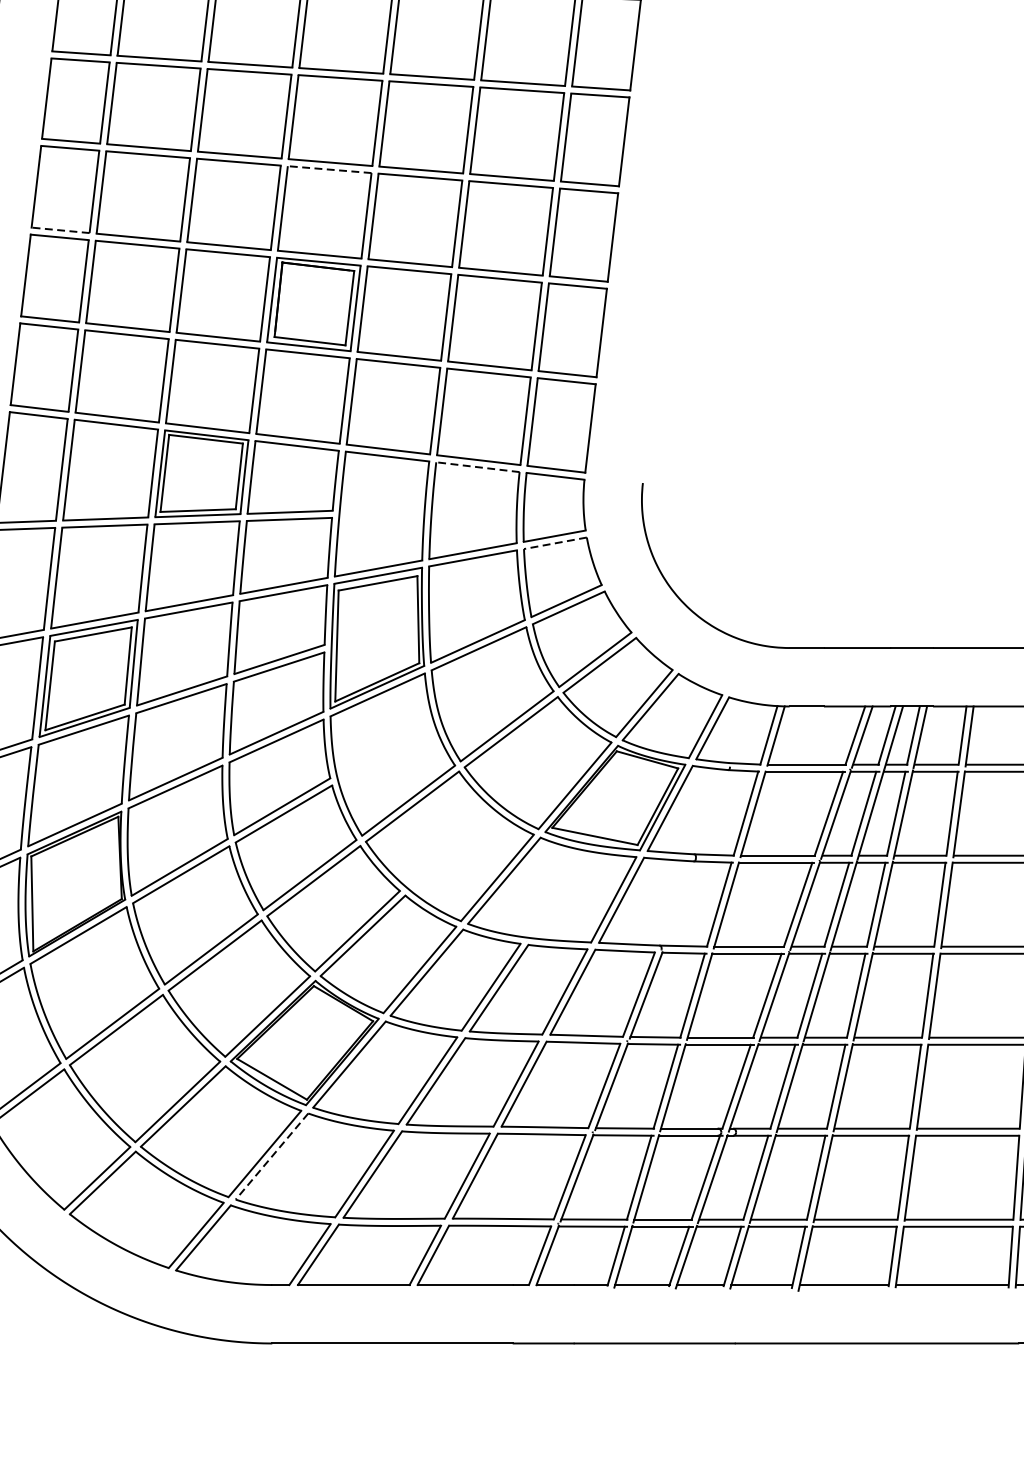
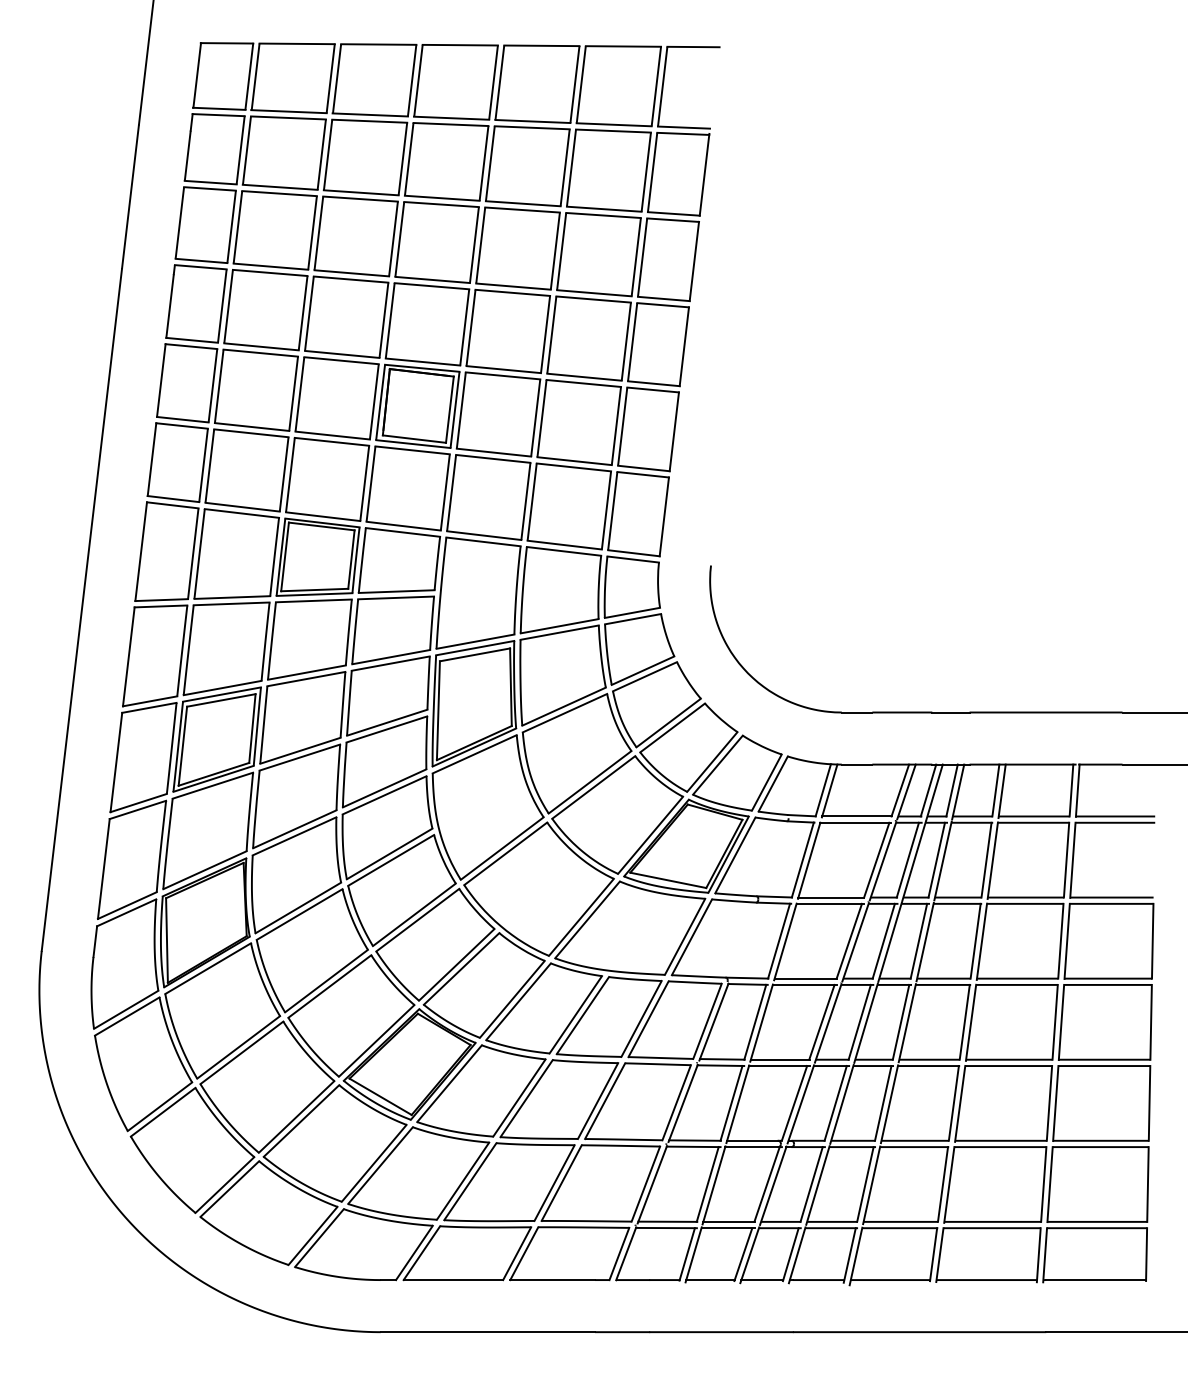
line: (329, 169) -> (431, 286), dashed -> solid
line: (60, 230) -> (192, 340), dashed -> solid
line: (477, 467) -> (563, 551), dashed -> solid
line: (554, 543) -> (632, 619), dashed -> solid
line: (271, 1156) -> (380, 1165), dashed -> solid

